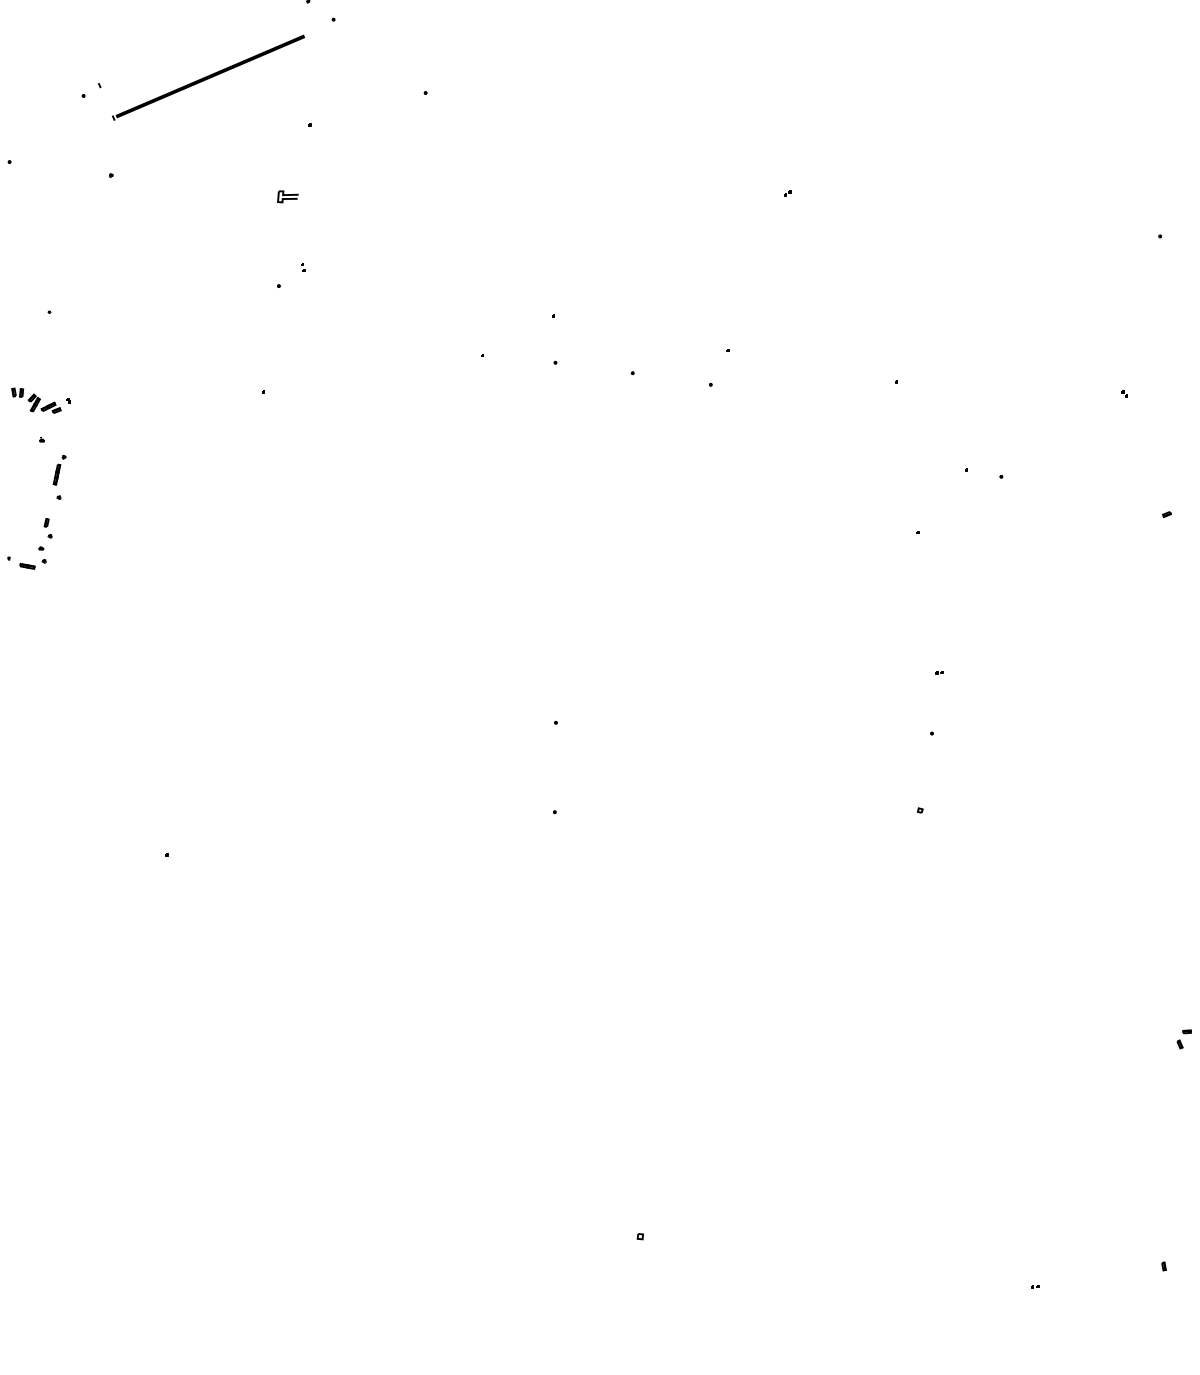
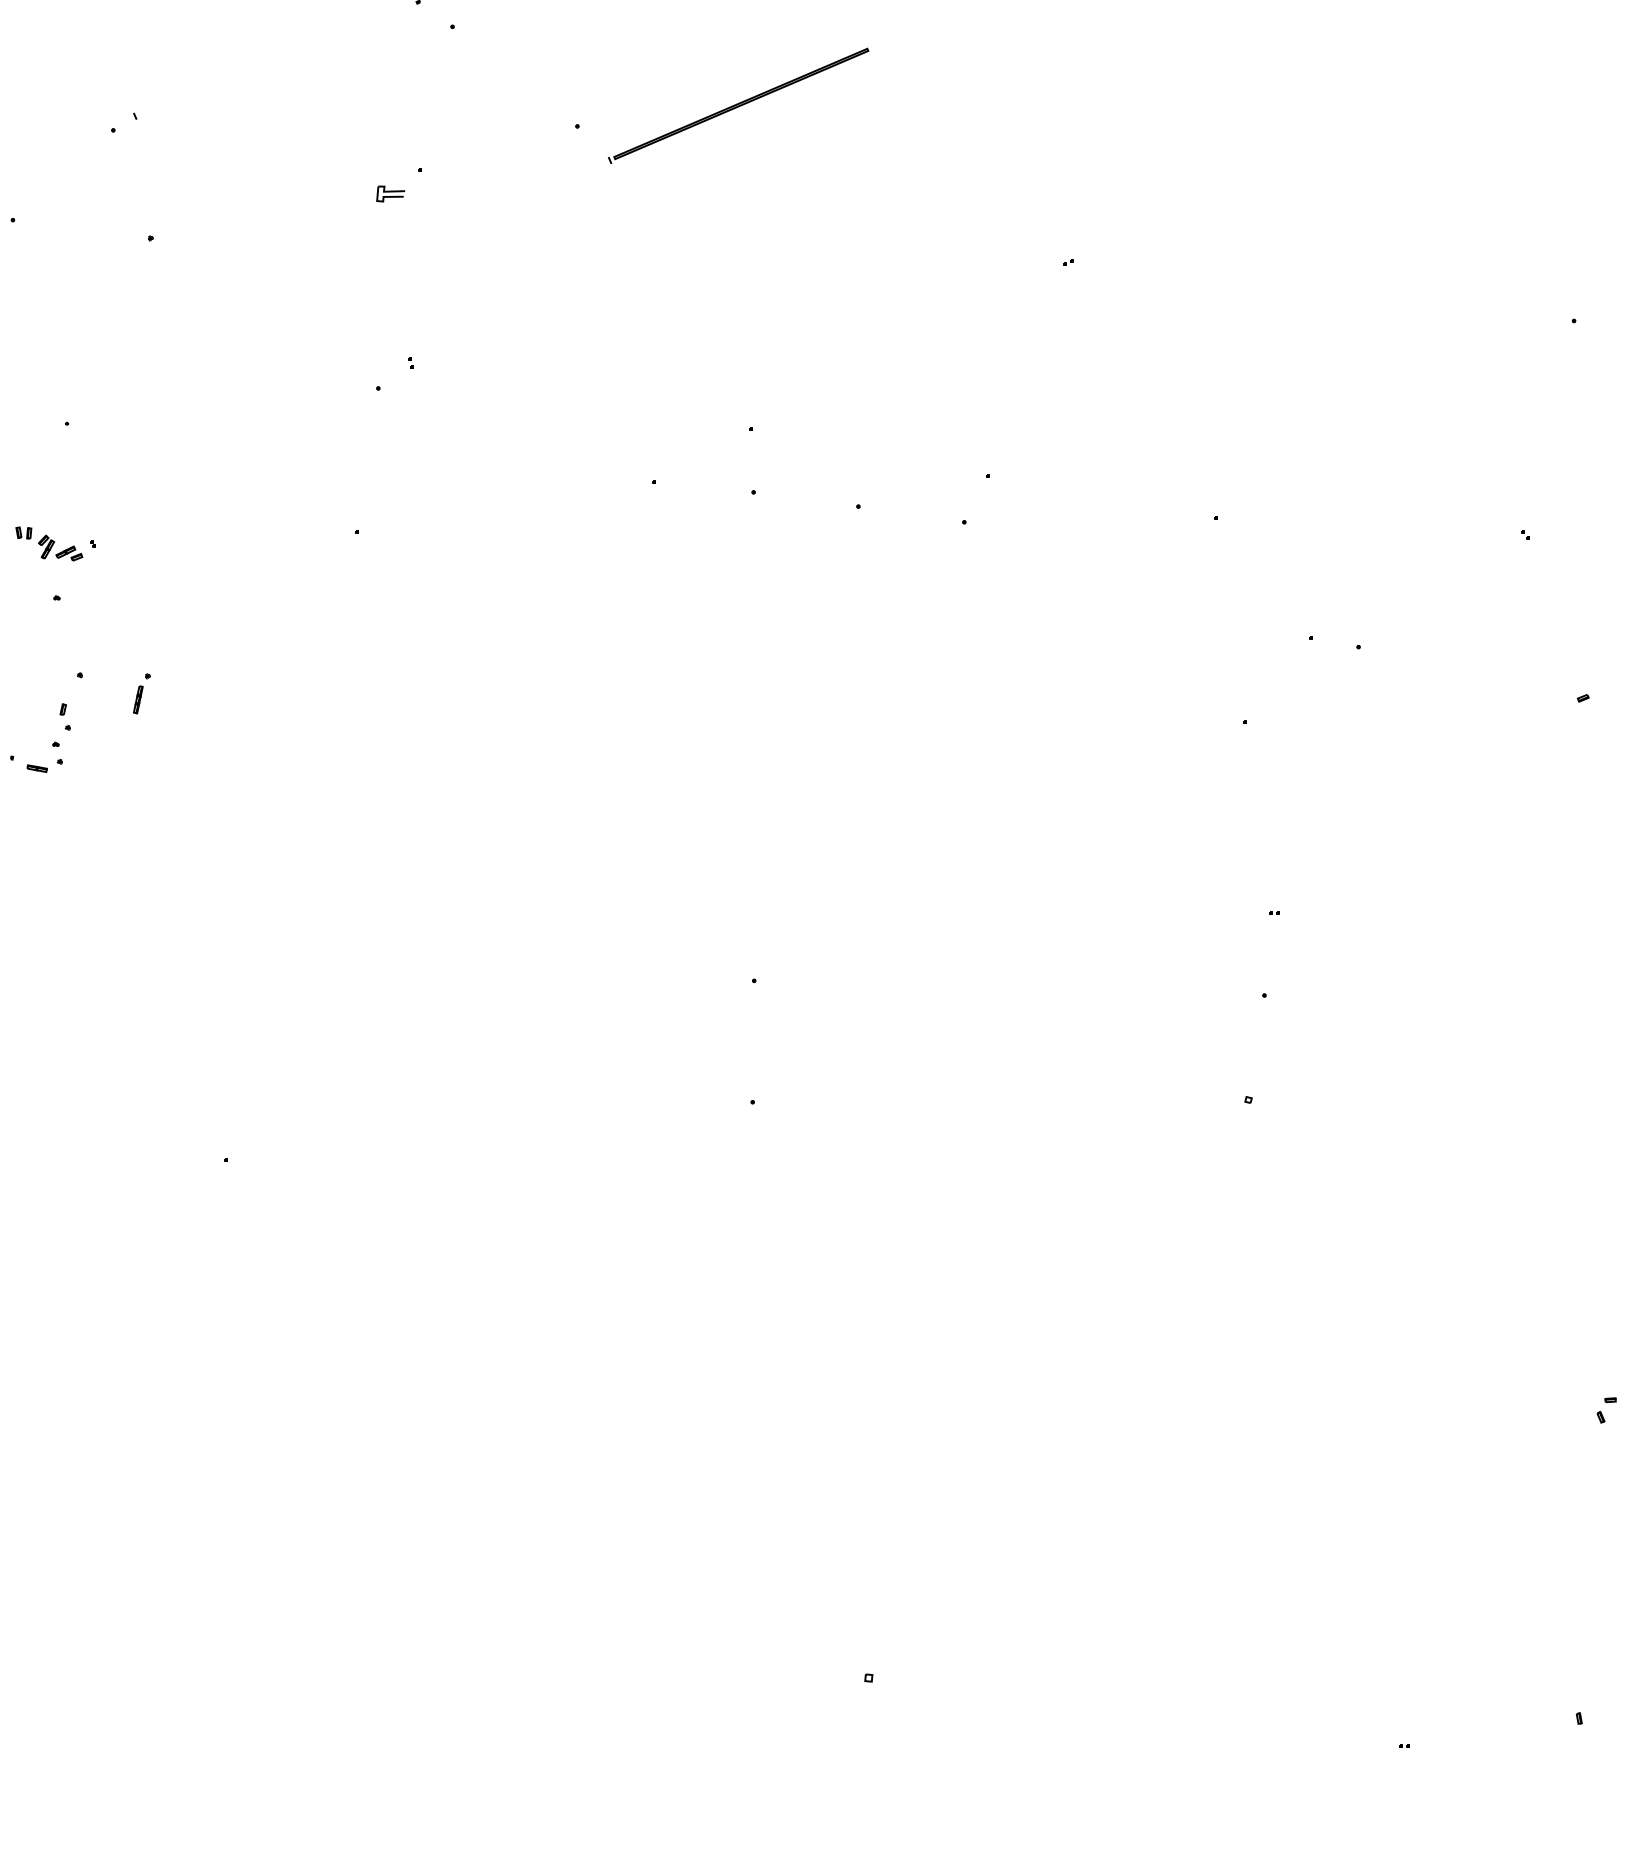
part: (208, 77) -> (738, 105), moved
part: (287, 196) -> (389, 193), moved
part: (59, 469) -> (141, 692), moved

